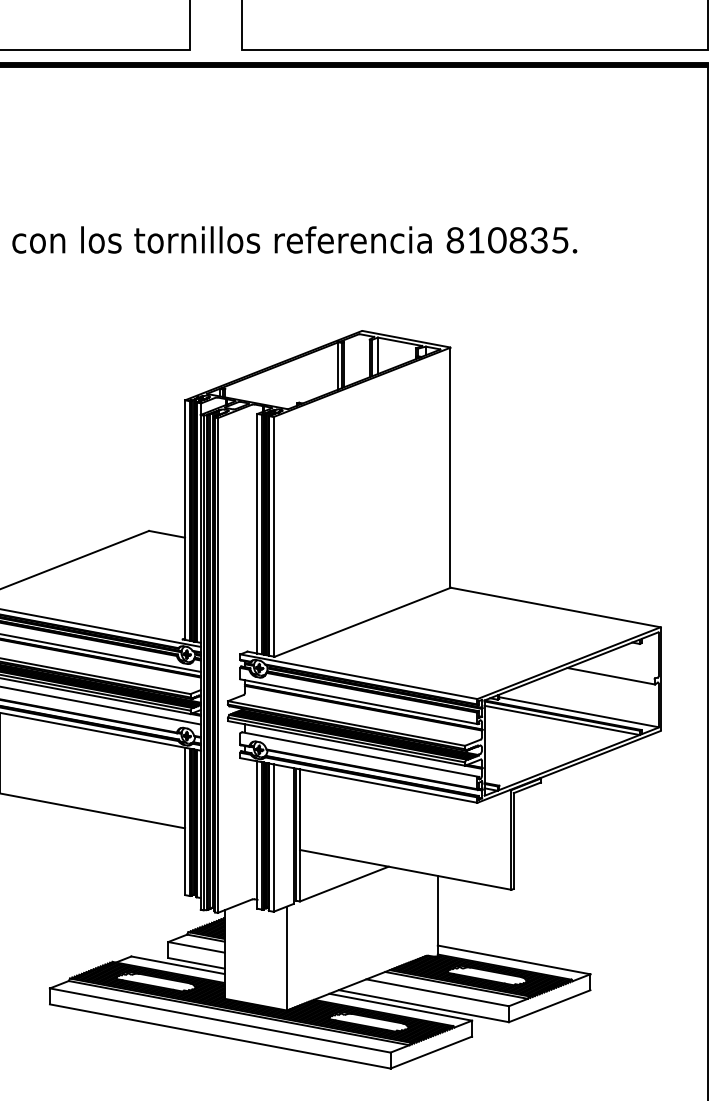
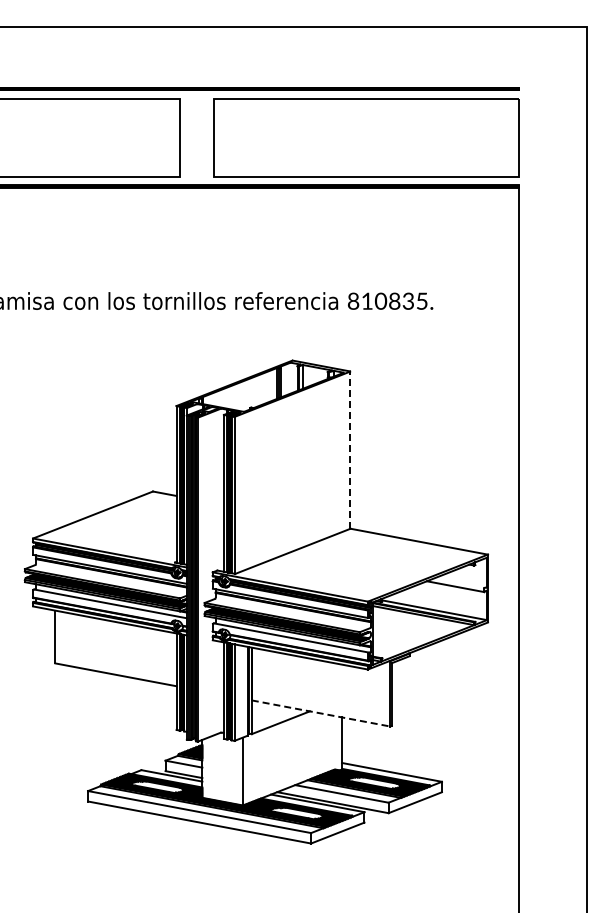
line: (450, 468) -> (350, 450), solid -> dashed
line: (406, 869) -> (321, 713), solid -> dashed

